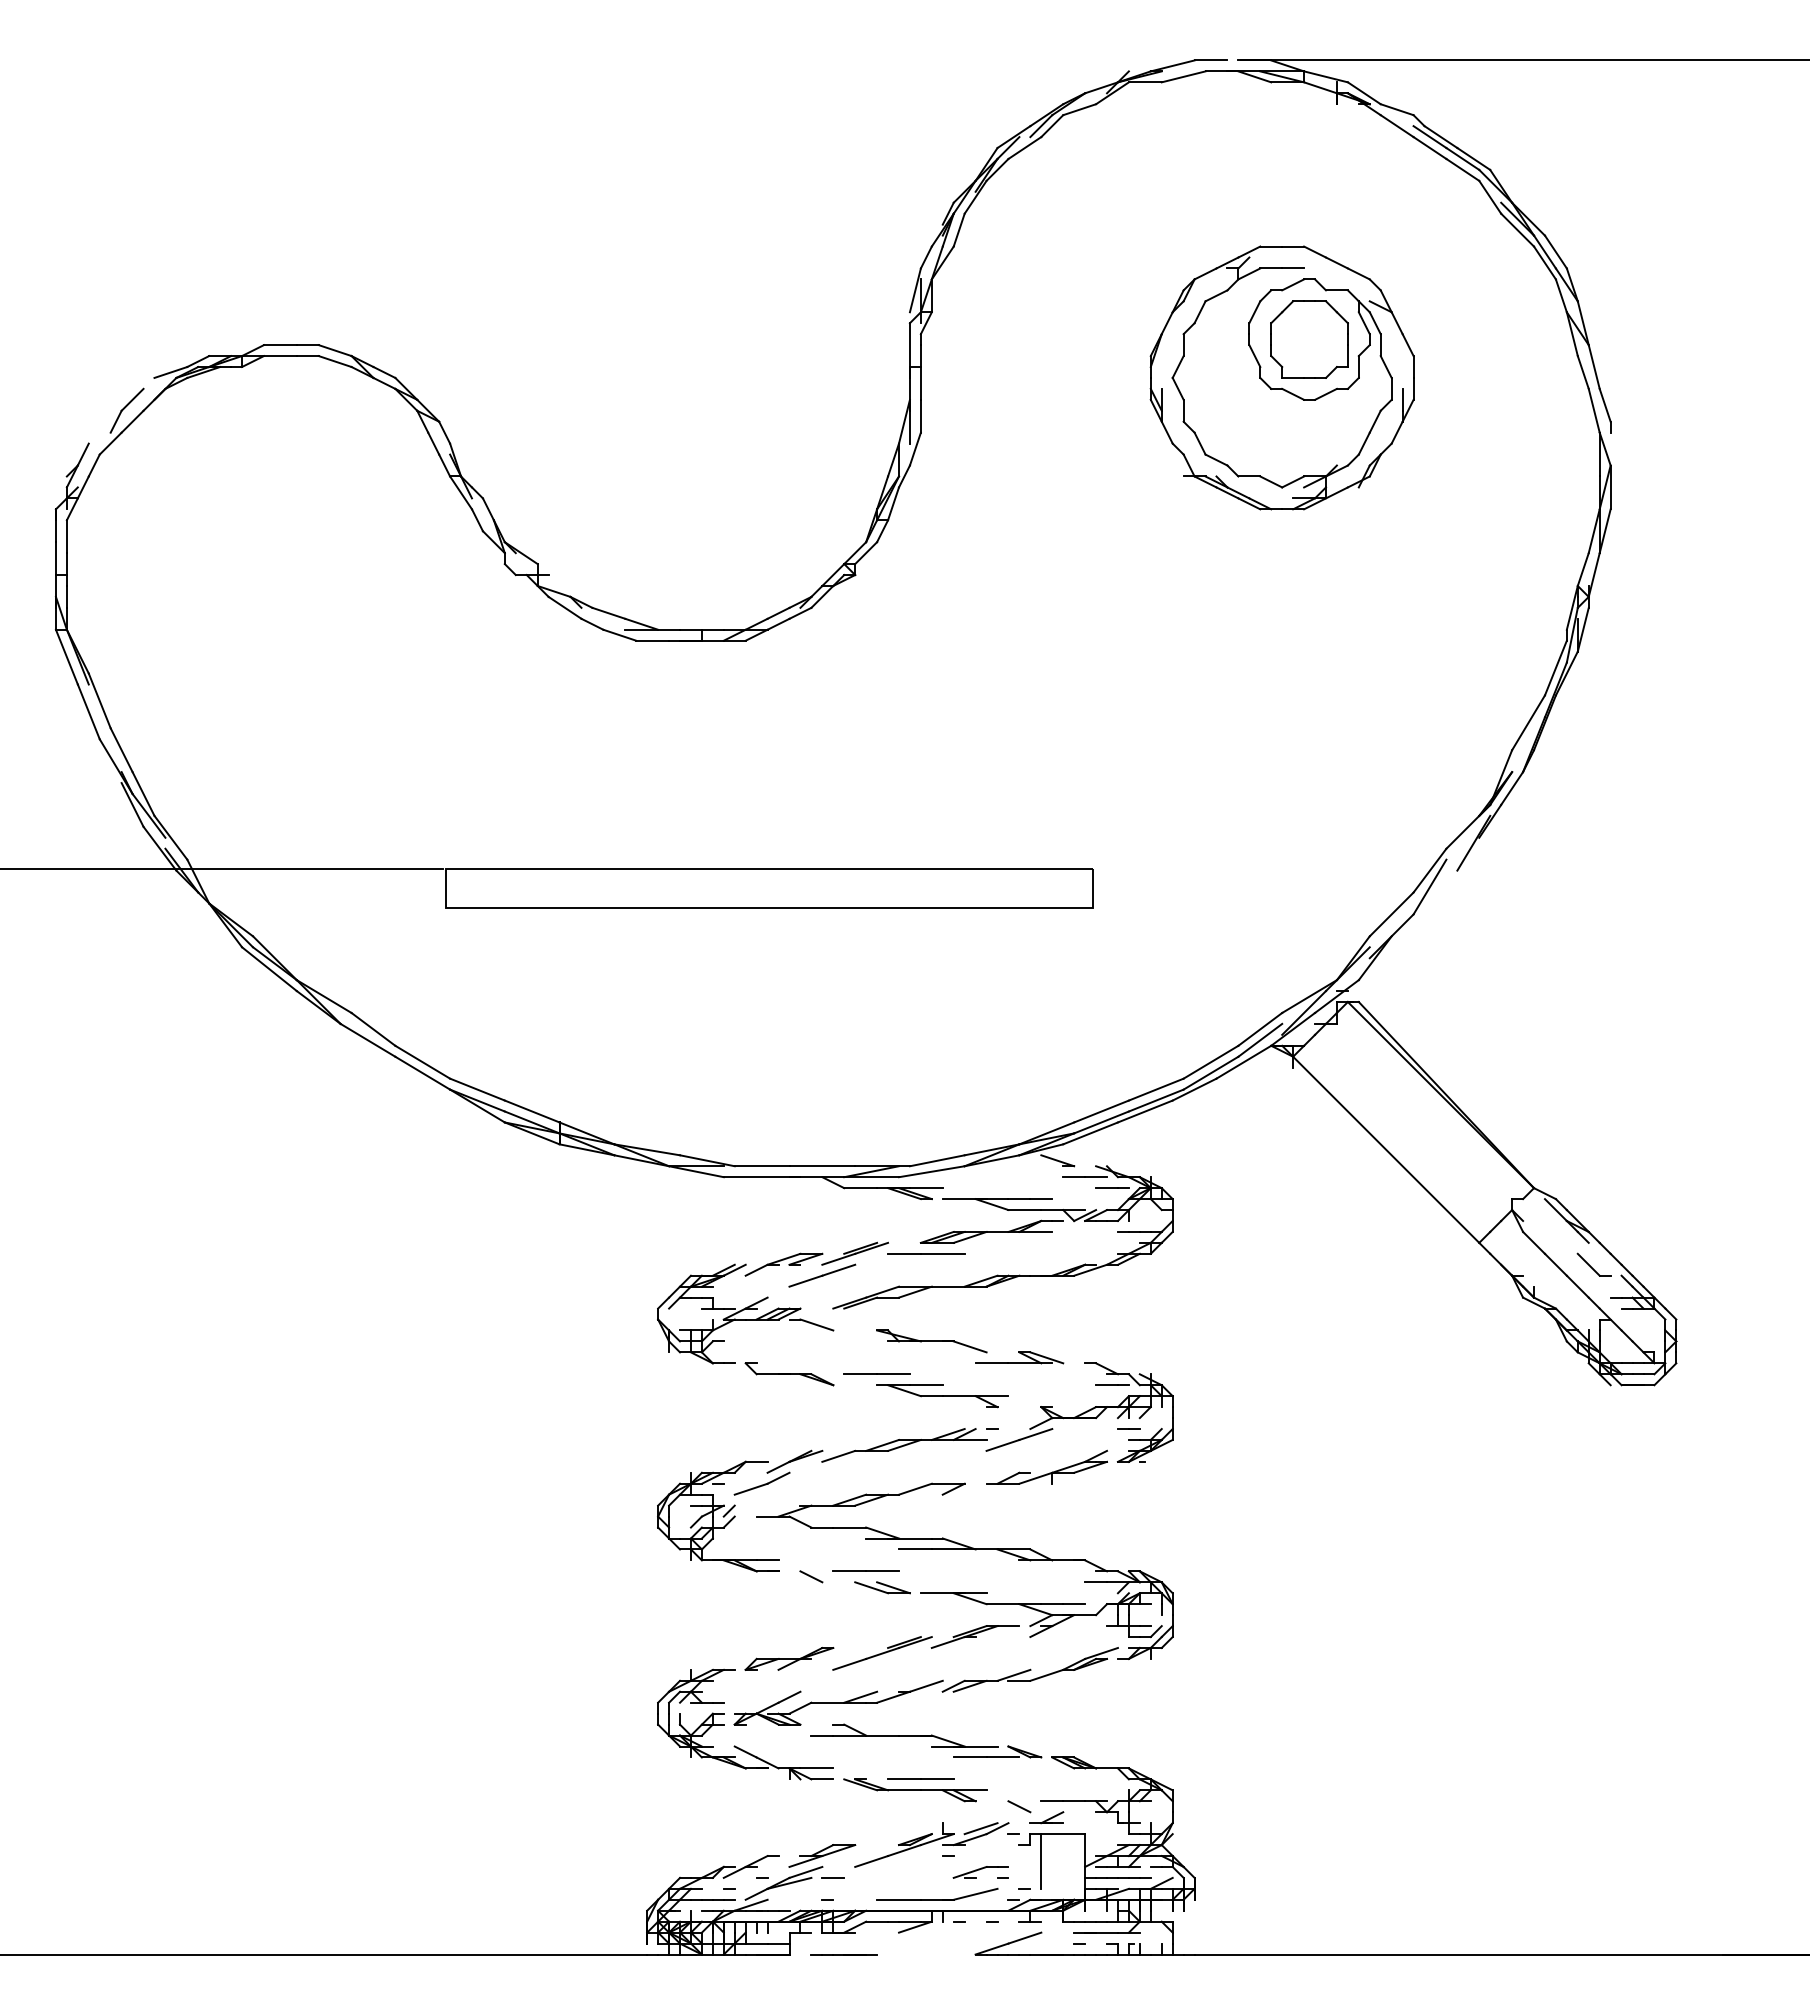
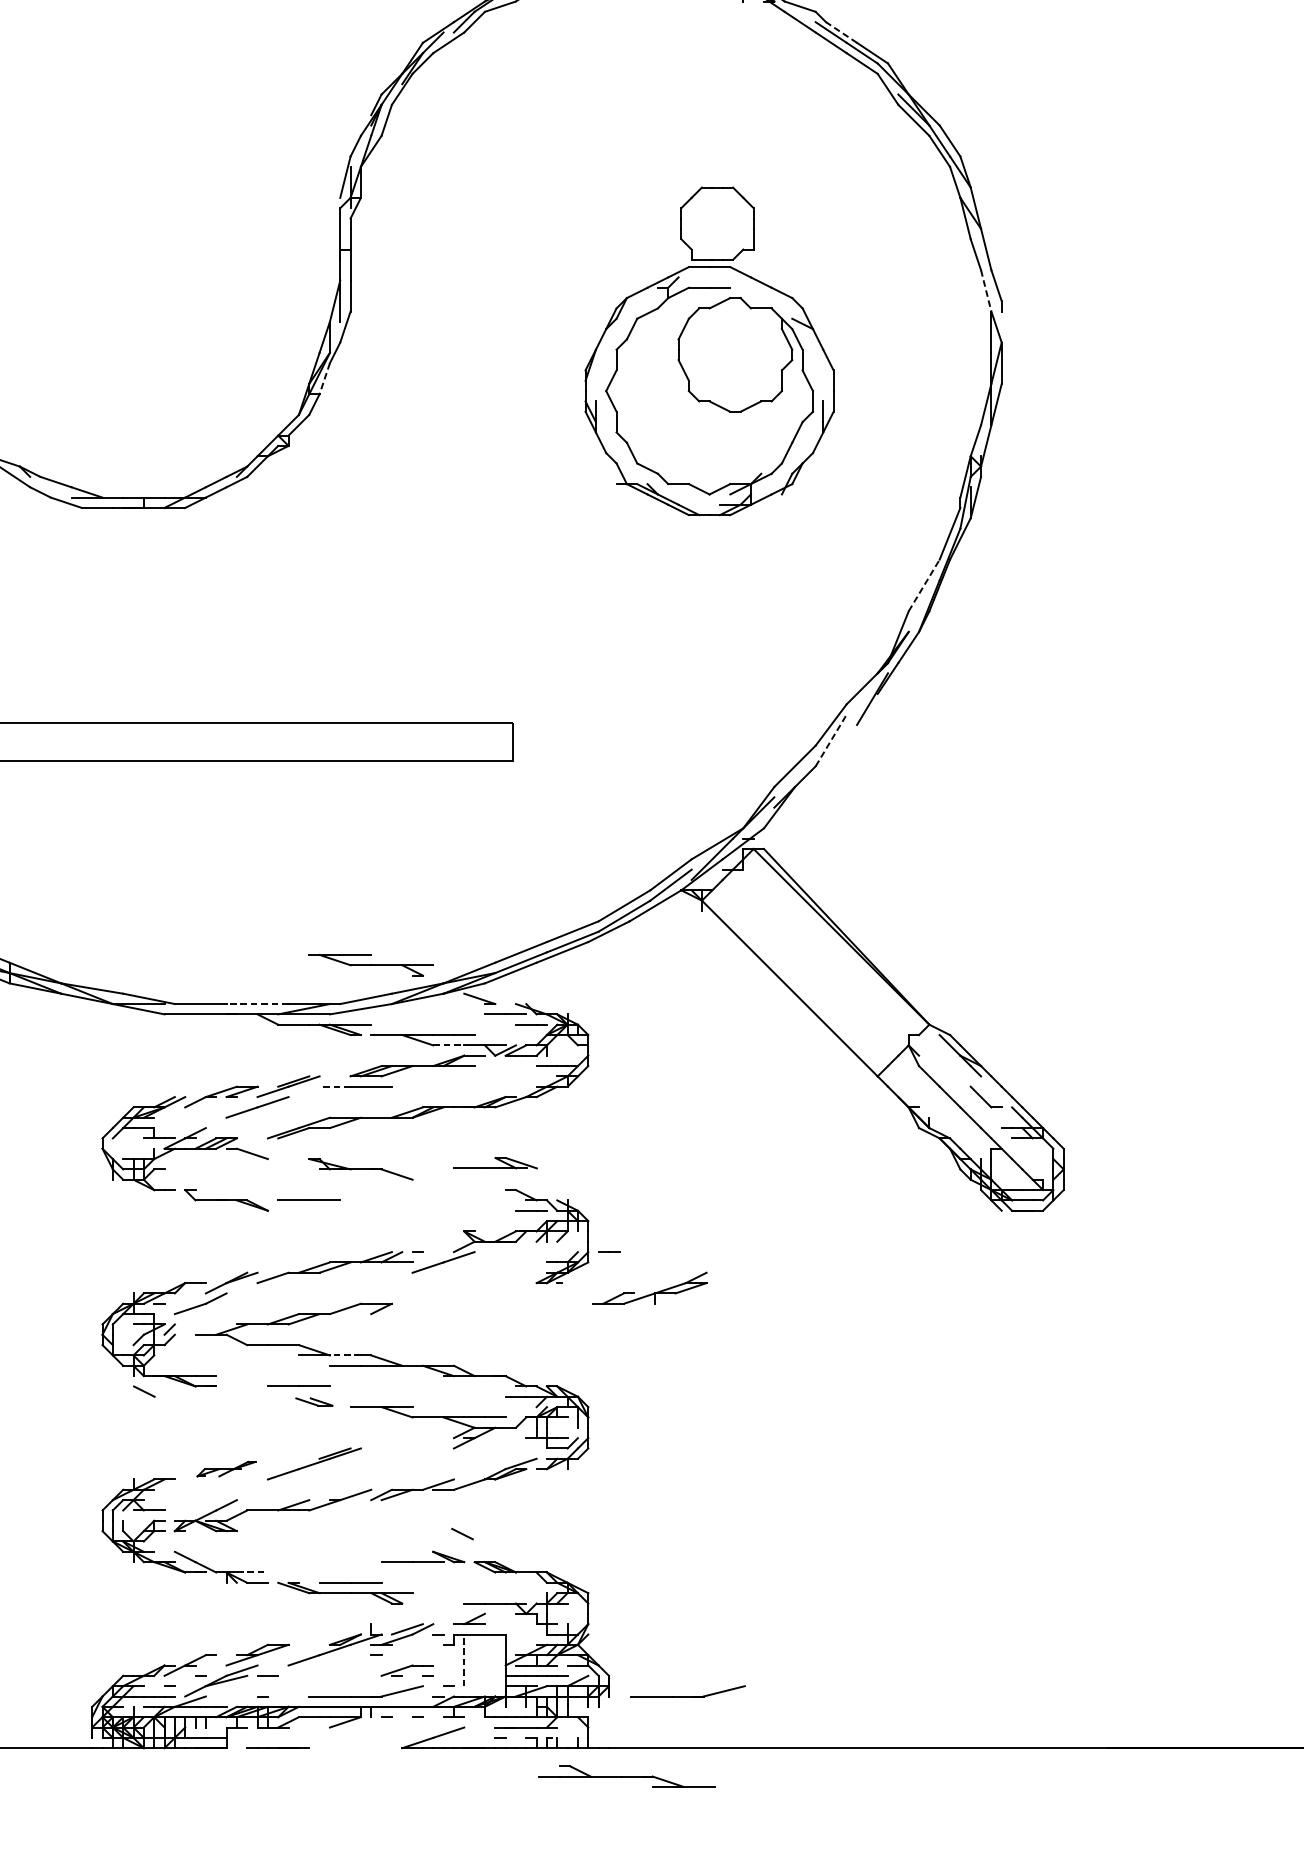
line: (1440, 137) -> (841, 32), solid -> dashed
part: (1281, 377) -> (708, 390), moved
line: (1594, 410) -> (986, 290), solid -> dashed
line: (893, 504) -> (324, 379), solid -> dashed
line: (1528, 722) -> (924, 585), solid -> dashed
line: (1430, 887) -> (831, 740), solid -> dashed
line: (822, 1166) -> (257, 1004), solid -> dashed
line: (1025, 1210) -> (449, 1045), solid -> dashed
line: (903, 1253) -> (334, 1086), solid -> dashed
part: (1019, 1357) -> (495, 1162), moved
part: (942, 1396) -> (370, 965), moved
line: (1128, 1428) -> (608, 1251), moved
part: (1049, 1472) -> (652, 1293), moved
line: (914, 1538) -> (344, 1355), solid -> dashed
line: (811, 1576) -> (144, 1391), moved
part: (882, 1587) -> (314, 1401), size x0.7
part: (974, 1636) -> (401, 1447), removed
part: (789, 1658) -> (226, 1468), size x0.7
part: (904, 1735) -> (626, 1776), moved
line: (817, 1768) -> (252, 1572), solid -> dashed
line: (1019, 1806) -> (462, 1533), moved
line: (1041, 1860) -> (464, 1659), solid -> dashed
part: (1278, 1893) -> (688, 1690), added

